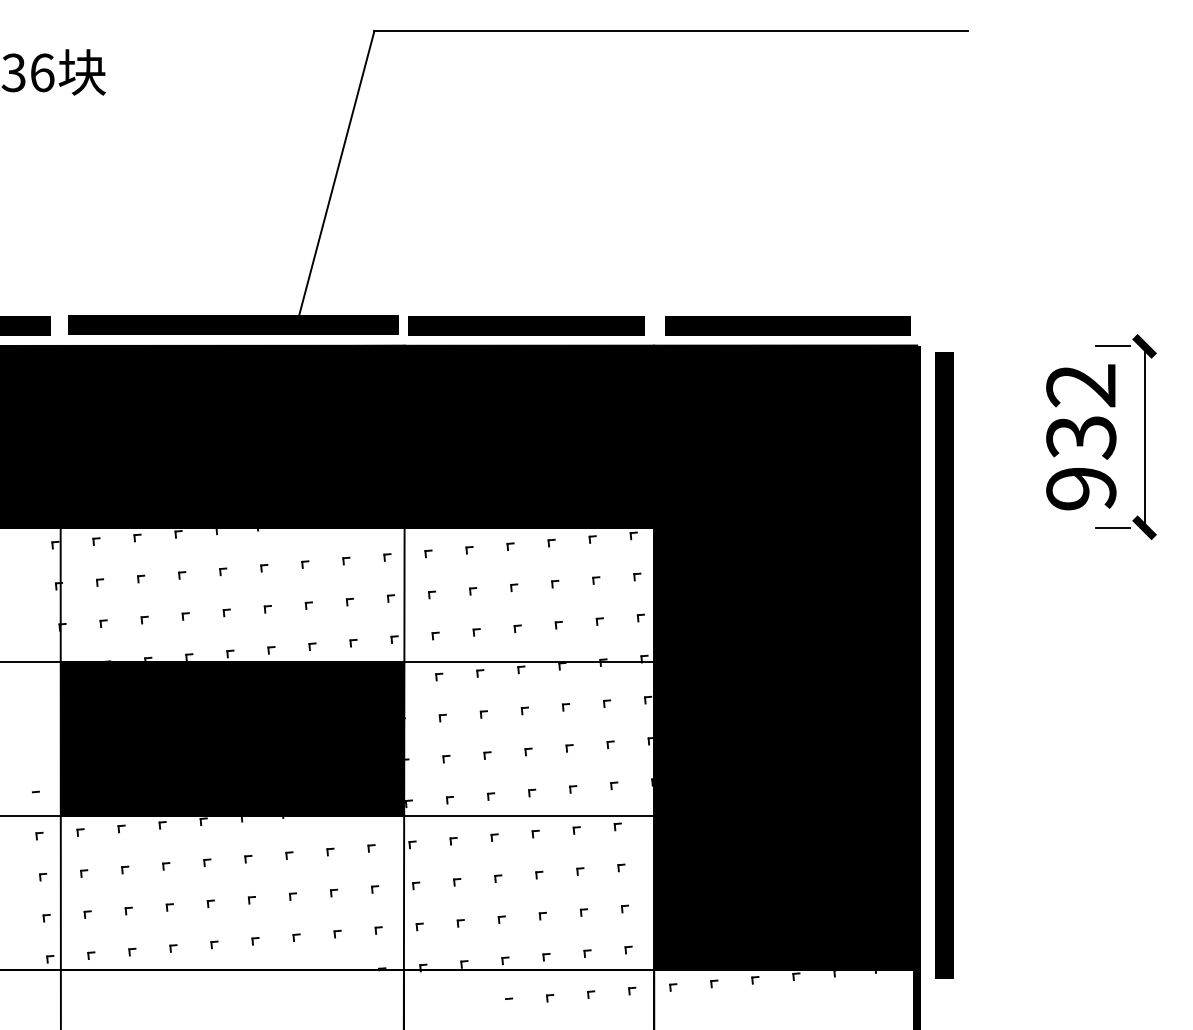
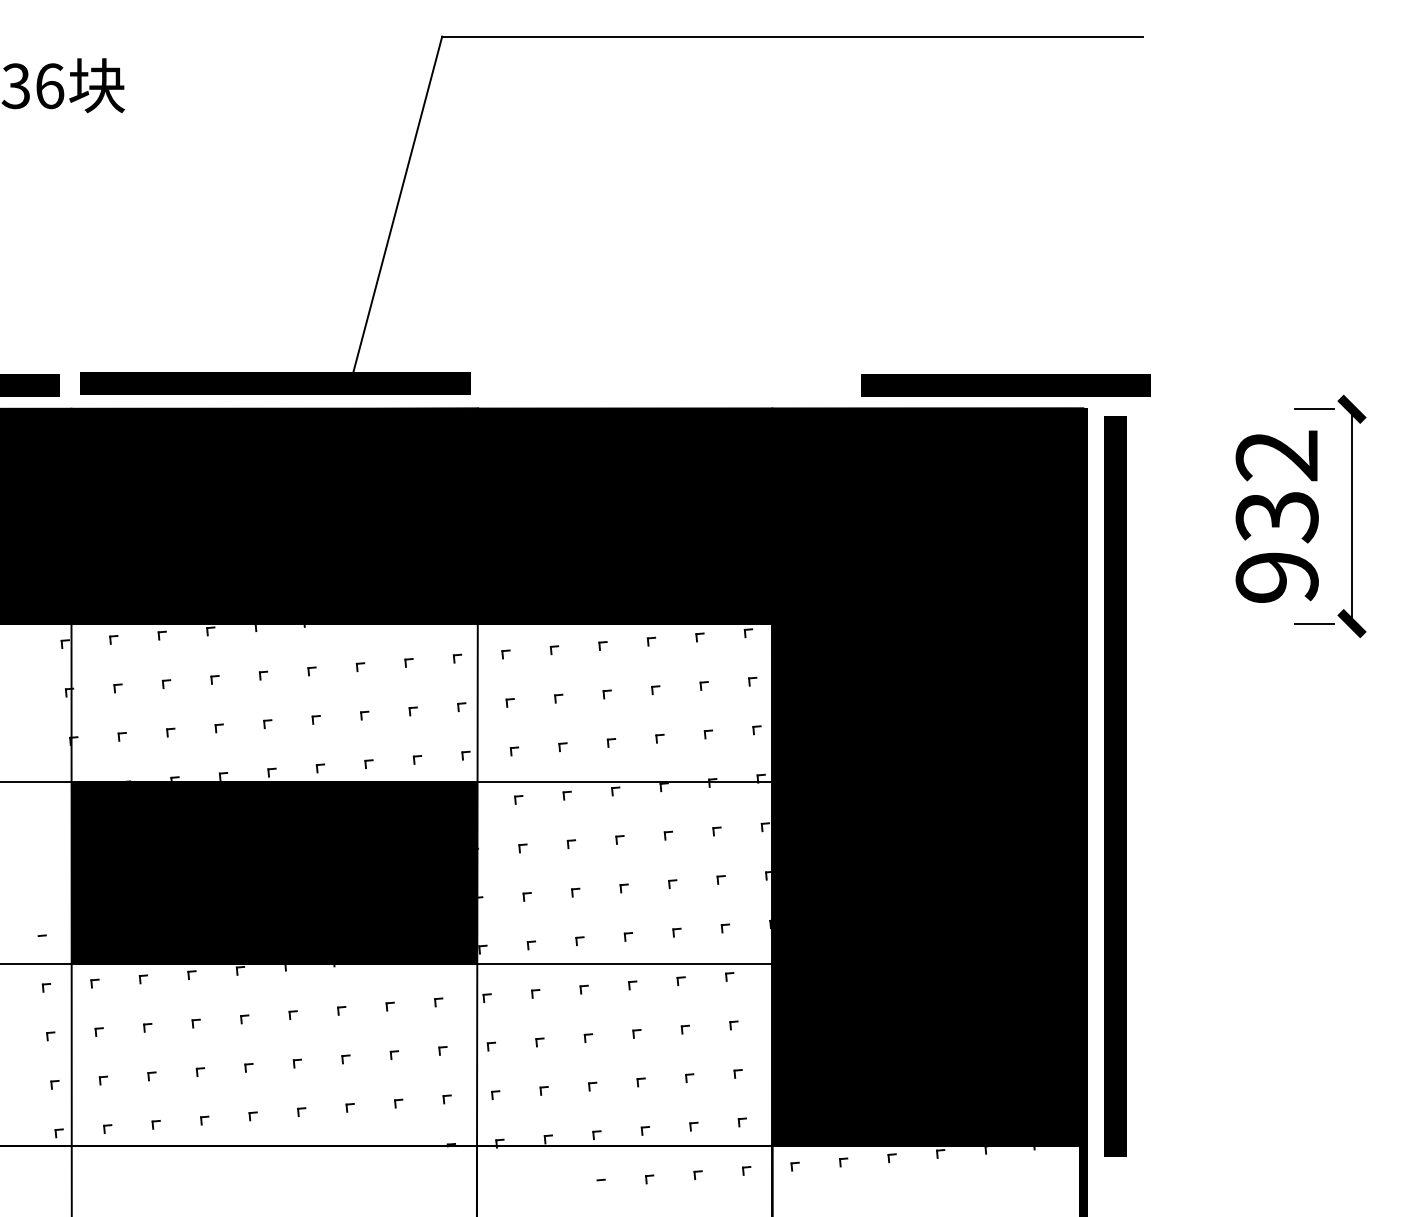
line: (525, 326) -> (620, 385), removed
line: (787, 326) -> (1005, 385), moved

